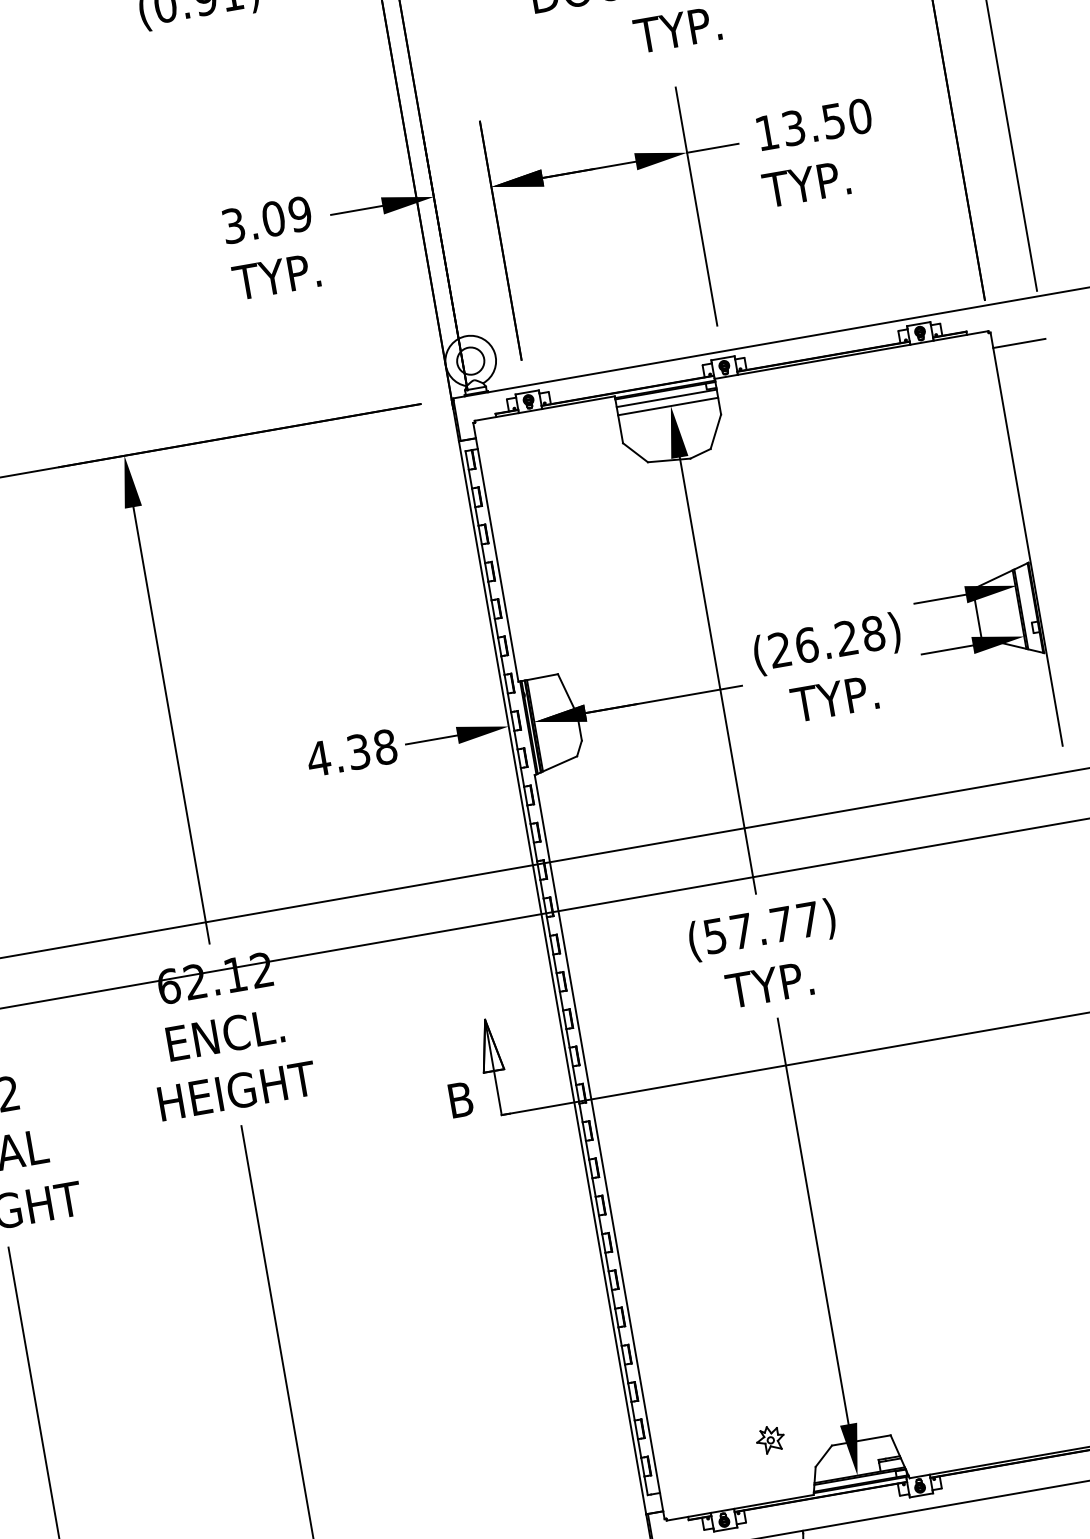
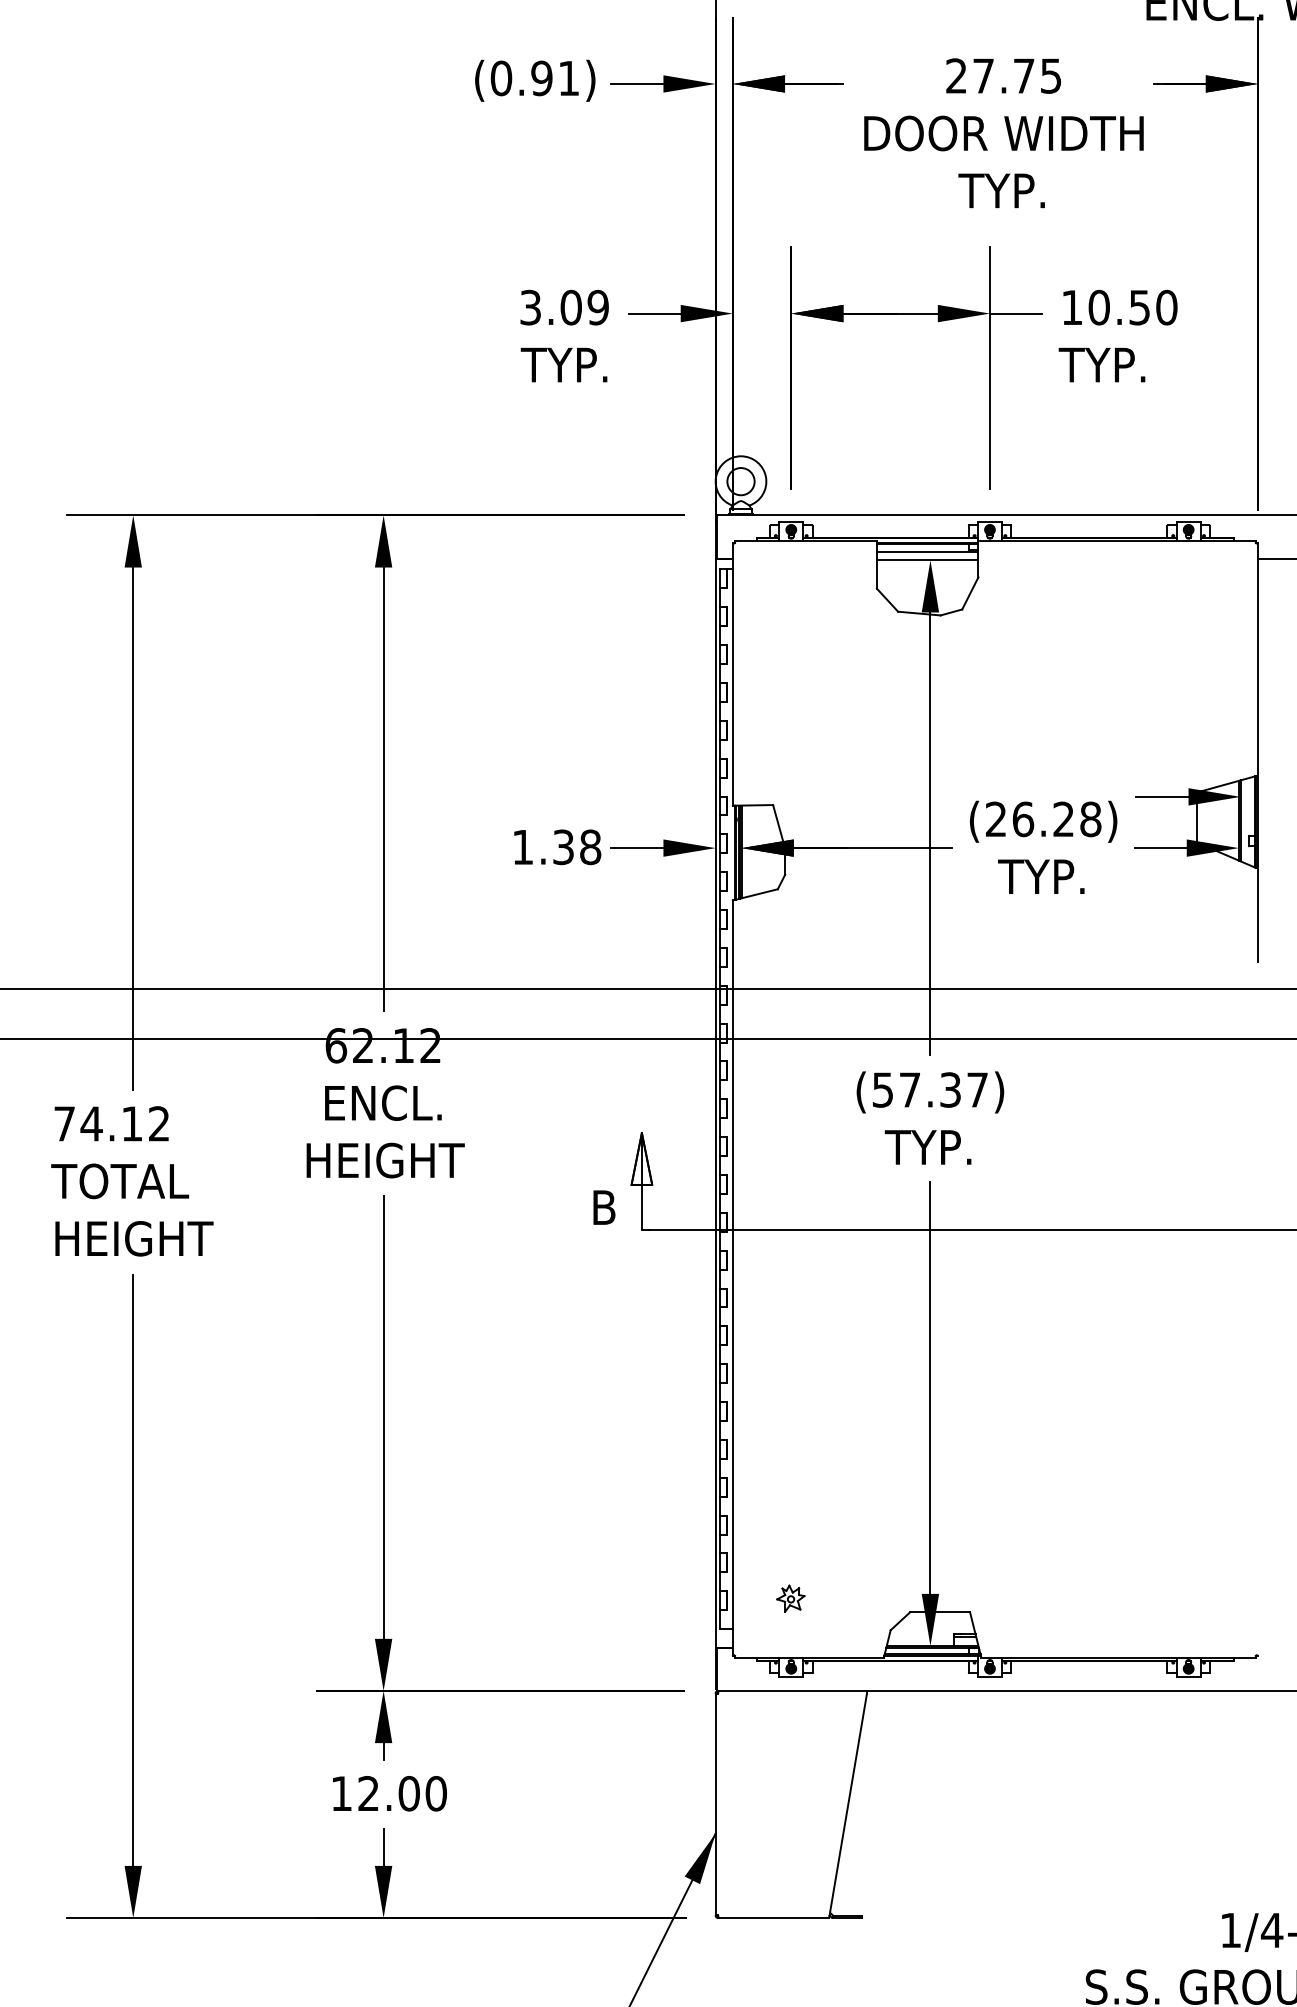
text: (792, 128) -> (1098, 307), 13.50 -> 10.50
text: (318, 759) -> (522, 847), 4.38 -> 1.38
text: (781, 923) -> (950, 1089), (57.77) -> (57.37)
part: (770, 1439) -> (790, 1598), moved

